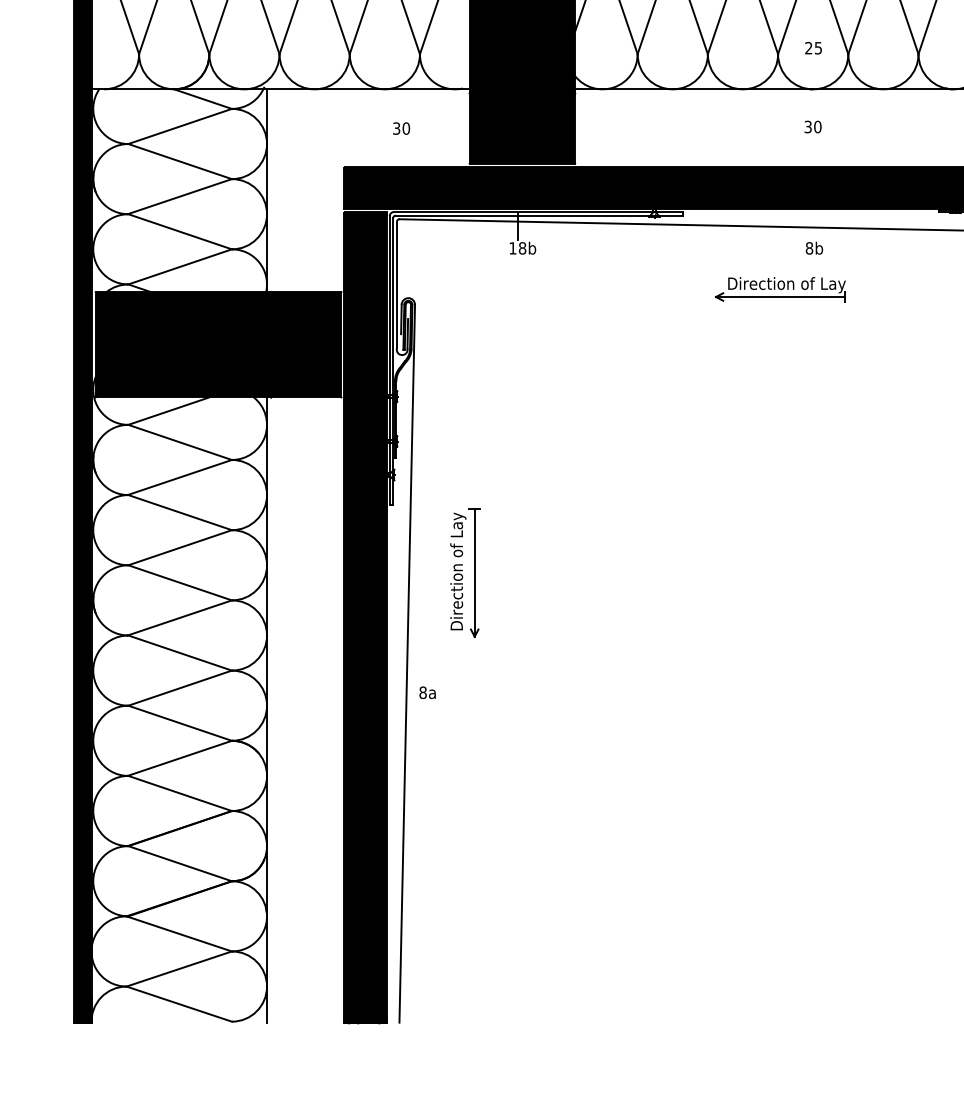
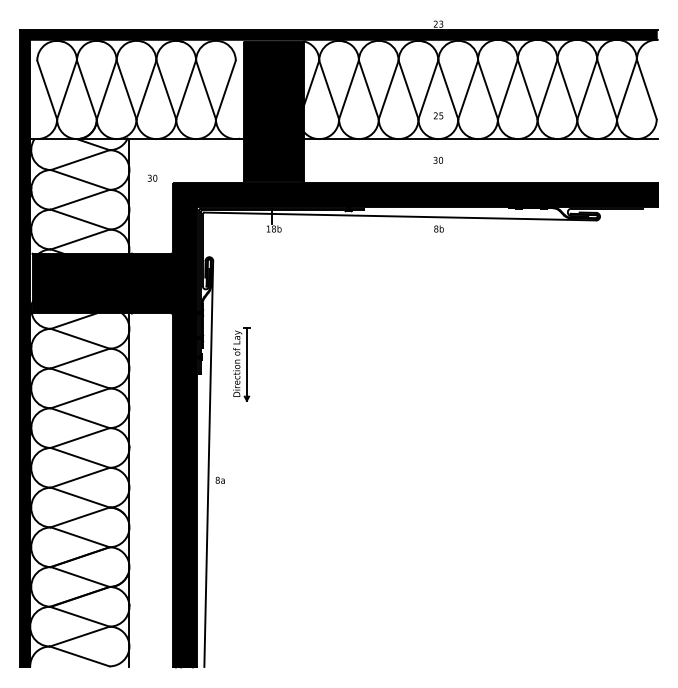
text: (401, 127) -> (152, 177), moved
part: (779, 289) -> (419, 252), removed
part: (465, 572) -> (241, 364), moved

